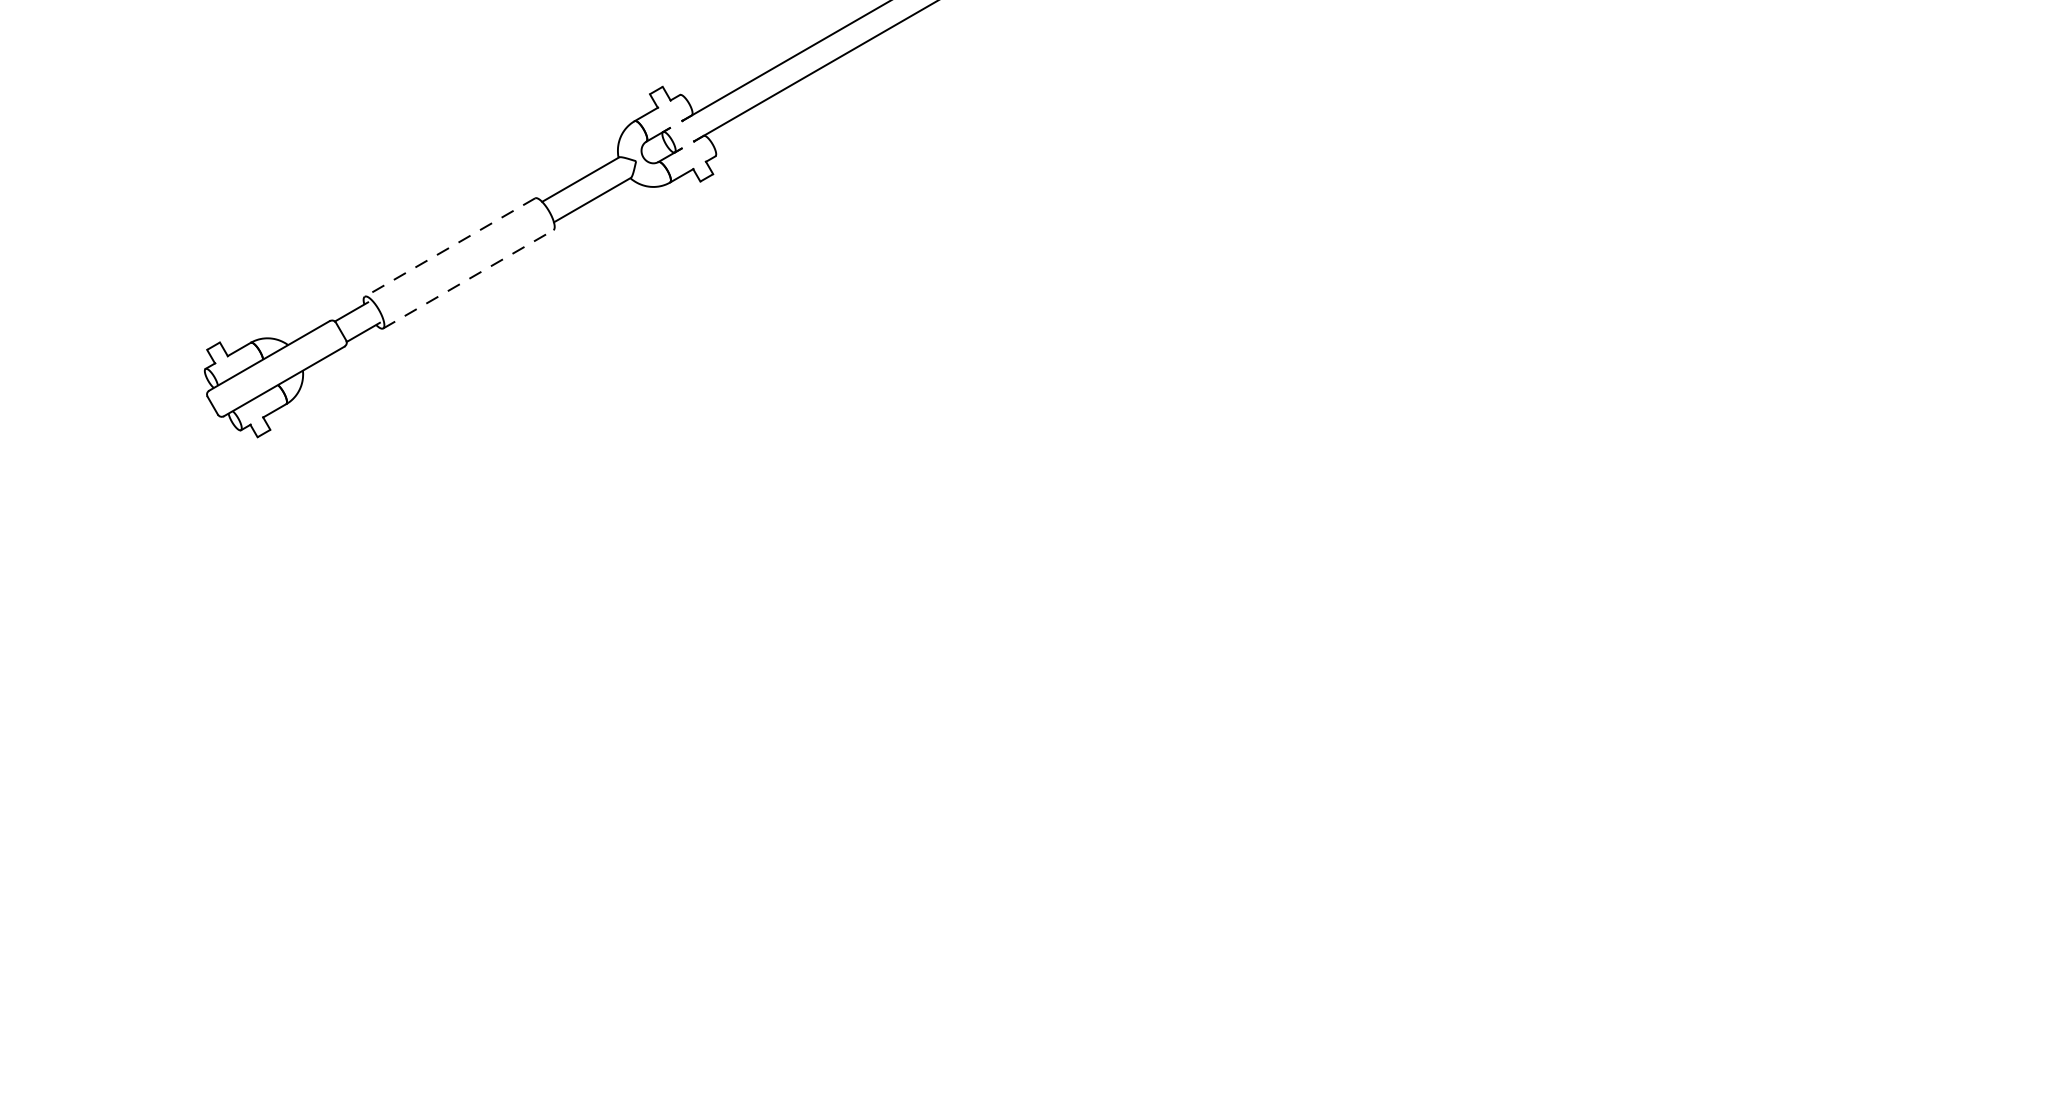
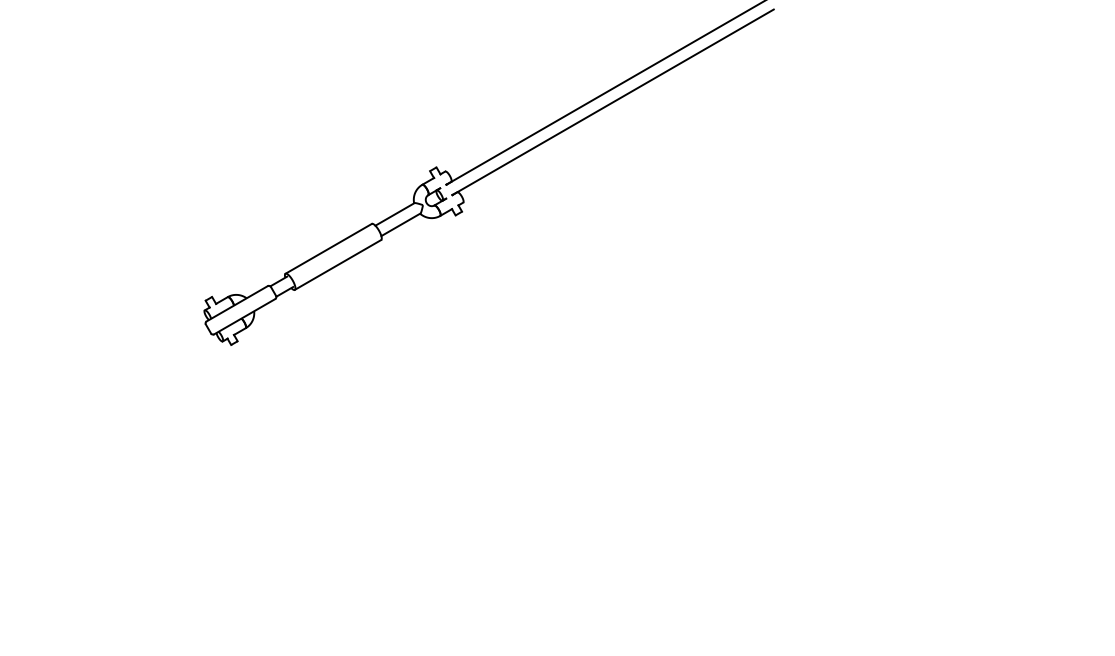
line: (449, 246) -> (328, 248), dashed -> solid
line: (469, 278) -> (338, 264), dashed -> solid

